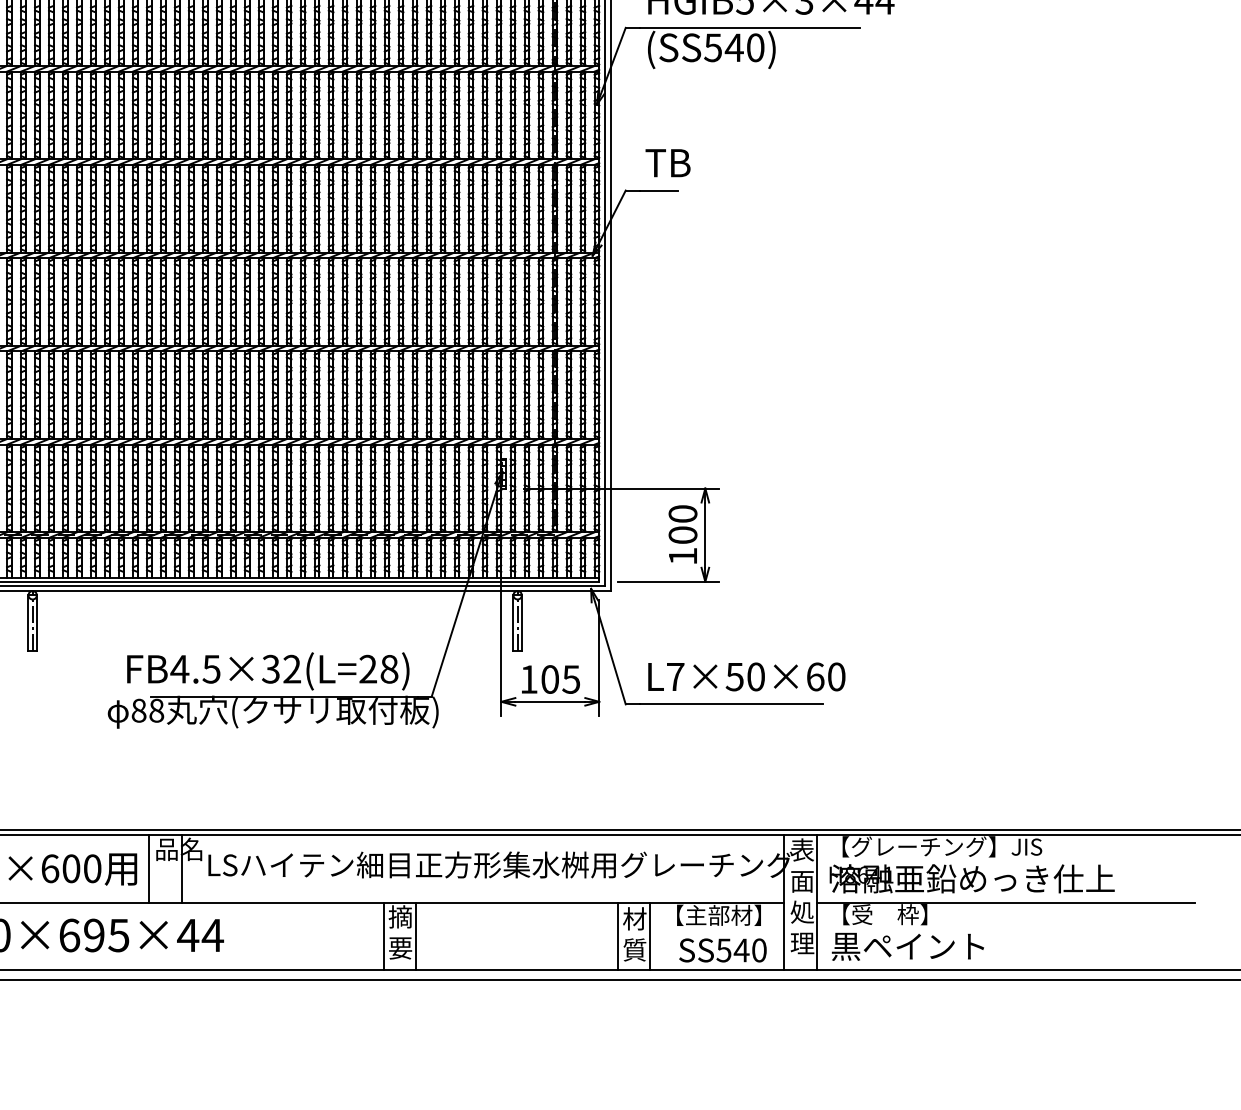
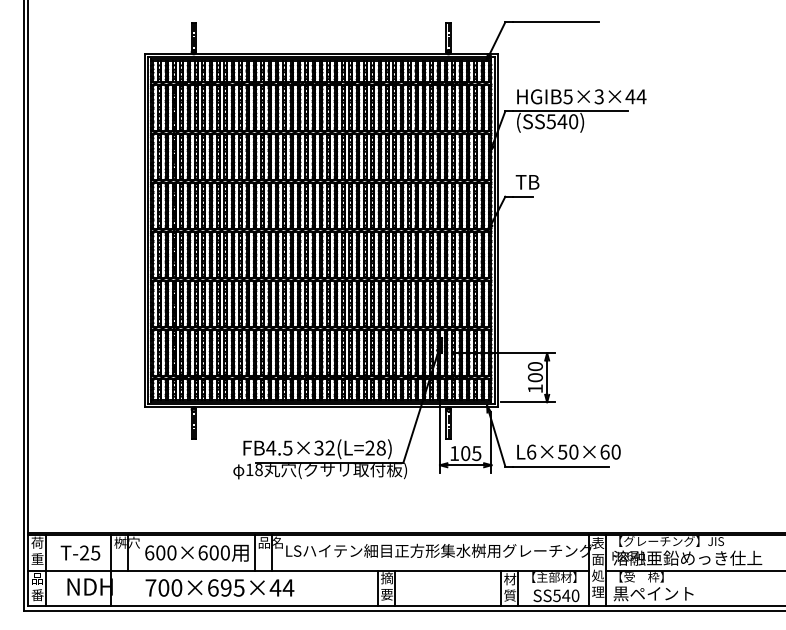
text: (675, 675) -> (531, 451), L7×50×60 -> L6×50×60
text: (138, 709) -> (249, 469), 88 -> 18

